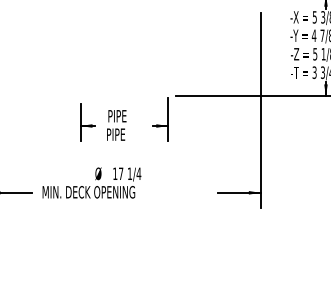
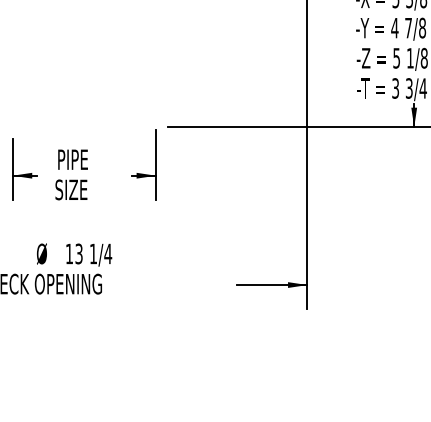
text: (116, 134) -> (71, 189), PIPE -> SIZE
text: (121, 173) -> (79, 253), 17 -> 13

